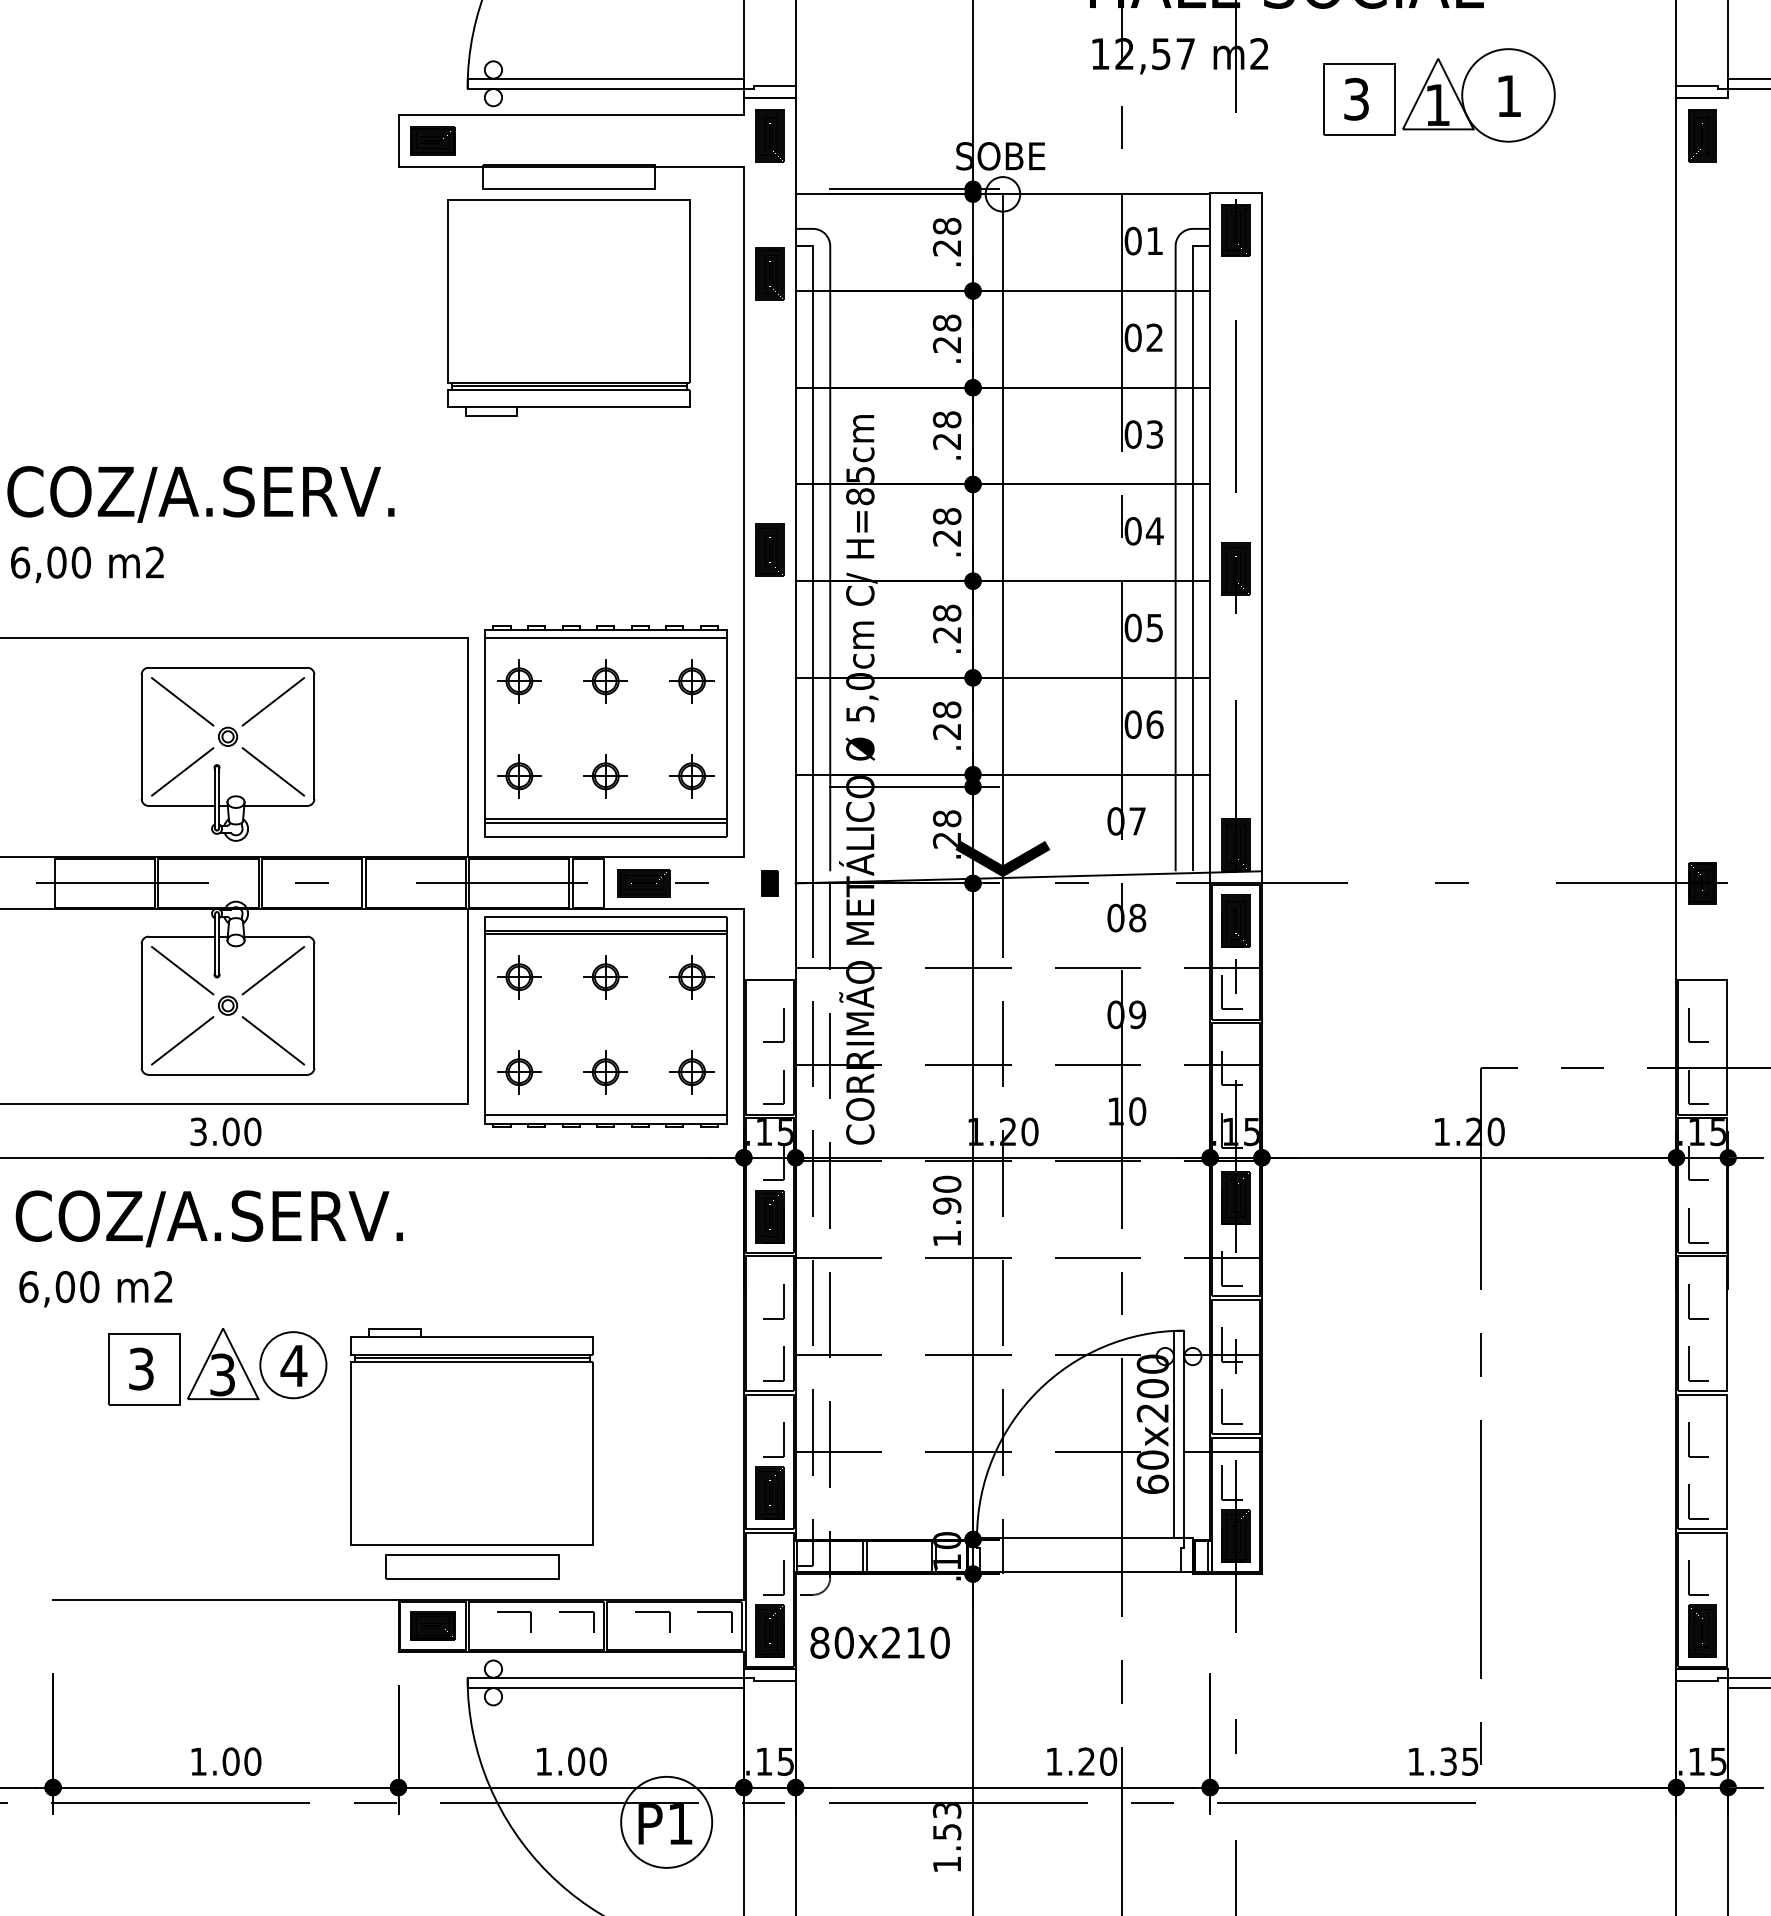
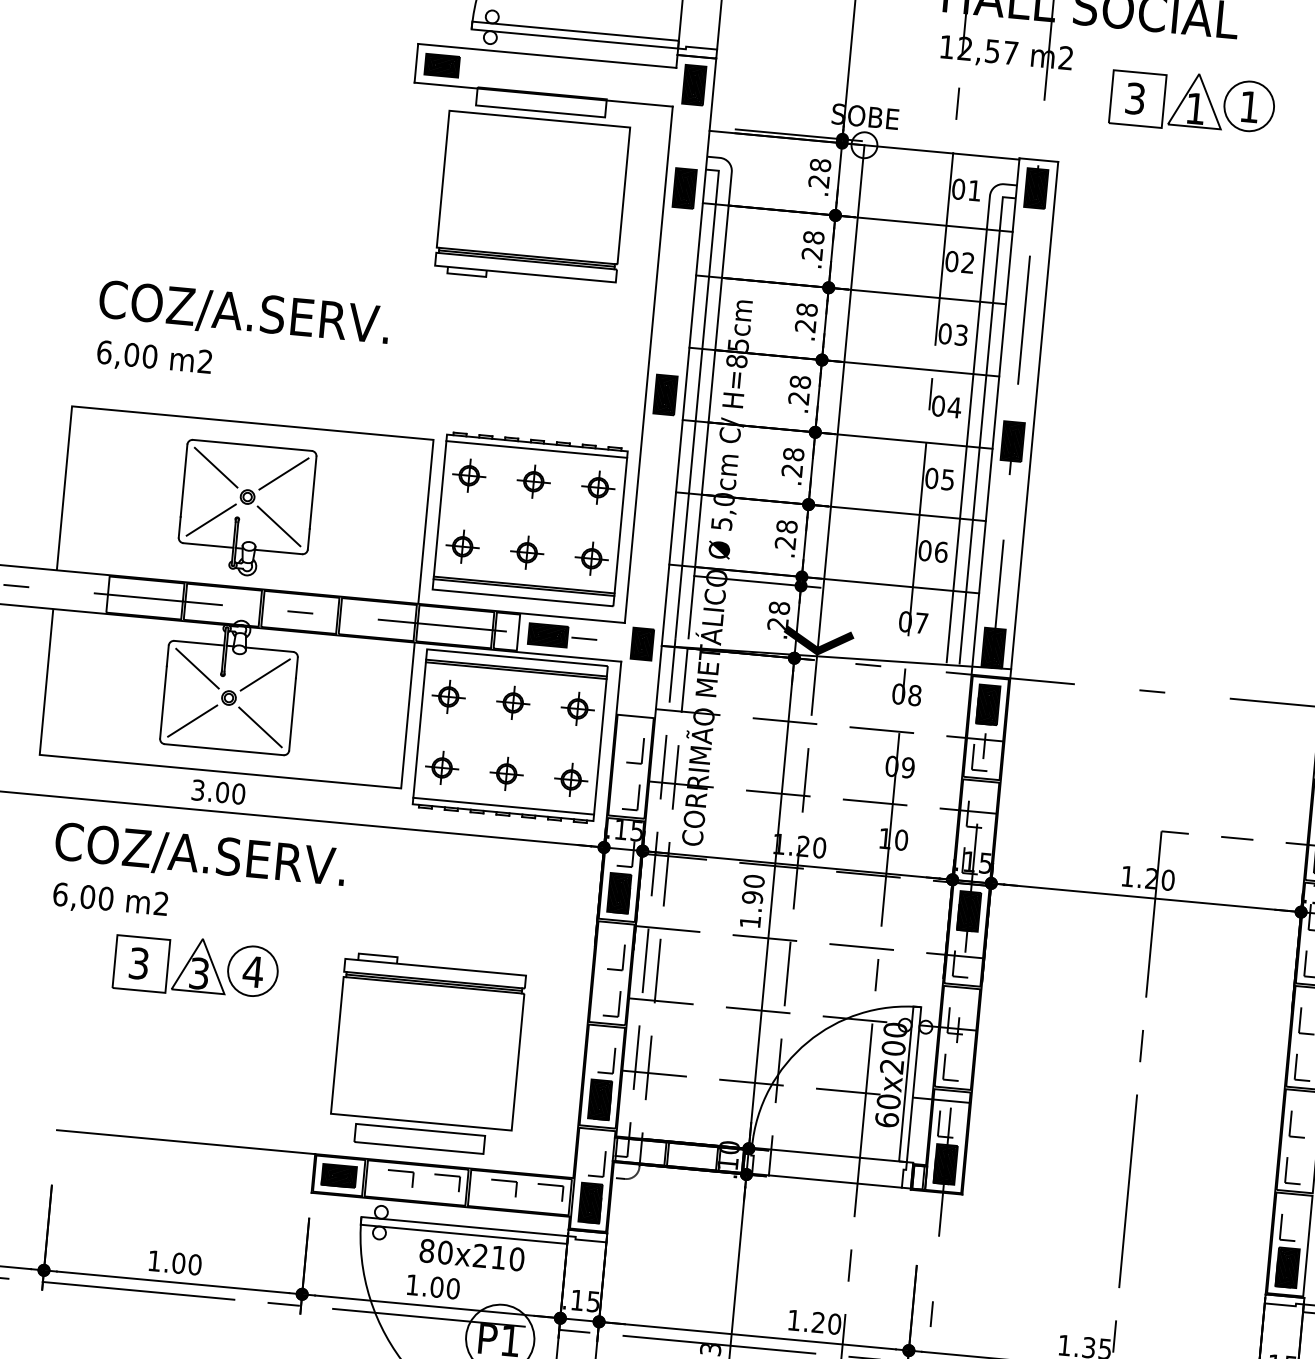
circle: (1508, 95) -> (1249, 106), size x0.71
part: (769, 883) -> (642, 644), size x1.67
part: (471, 1453) -> (427, 1053), moved
text: (879, 1642) -> (471, 1254), moved

